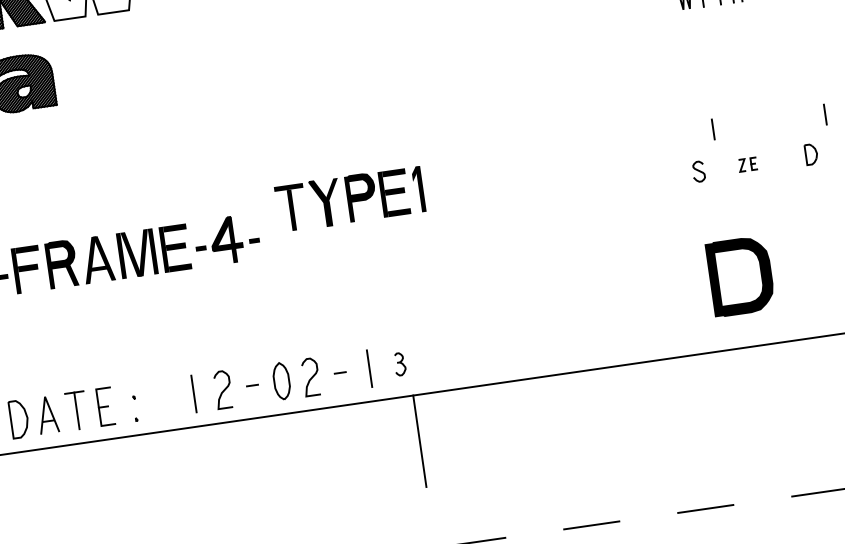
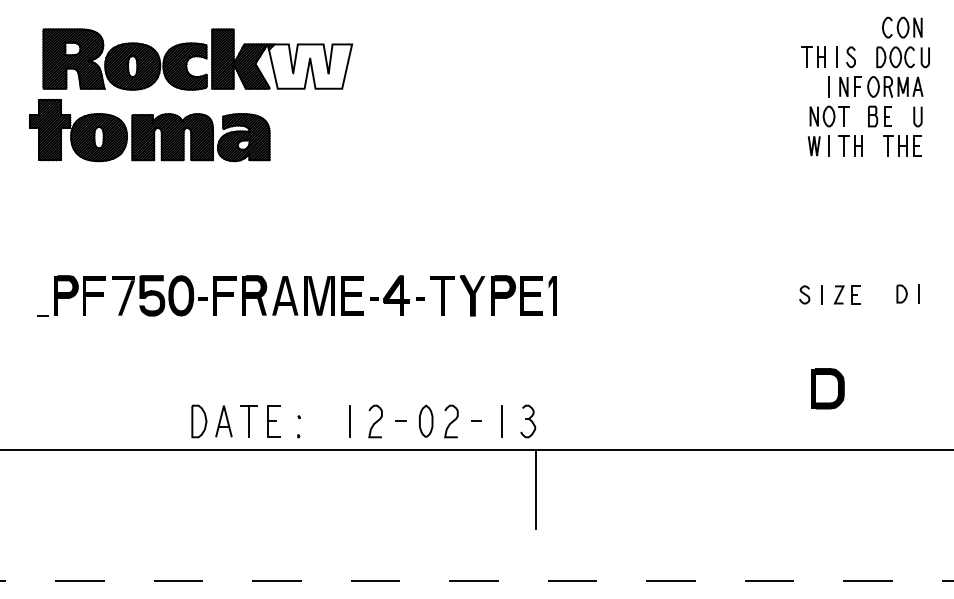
line: (824, 114) -> (918, 293), moved
line: (712, 129) -> (821, 294), moved
part: (747, 164) -> (846, 294), size x1.67
part: (350, 198) -> (493, 295), moved
part: (740, 276) -> (827, 388), size x0.62
part: (400, 364) -> (528, 421), size x1.67

